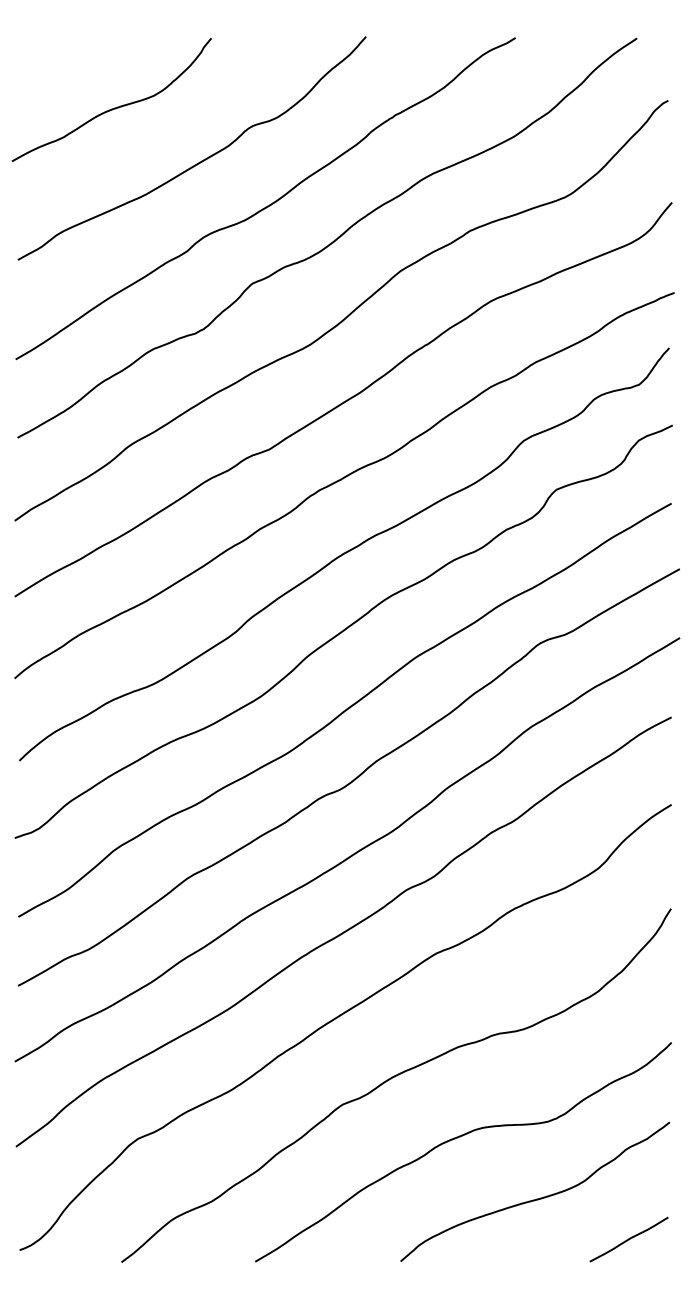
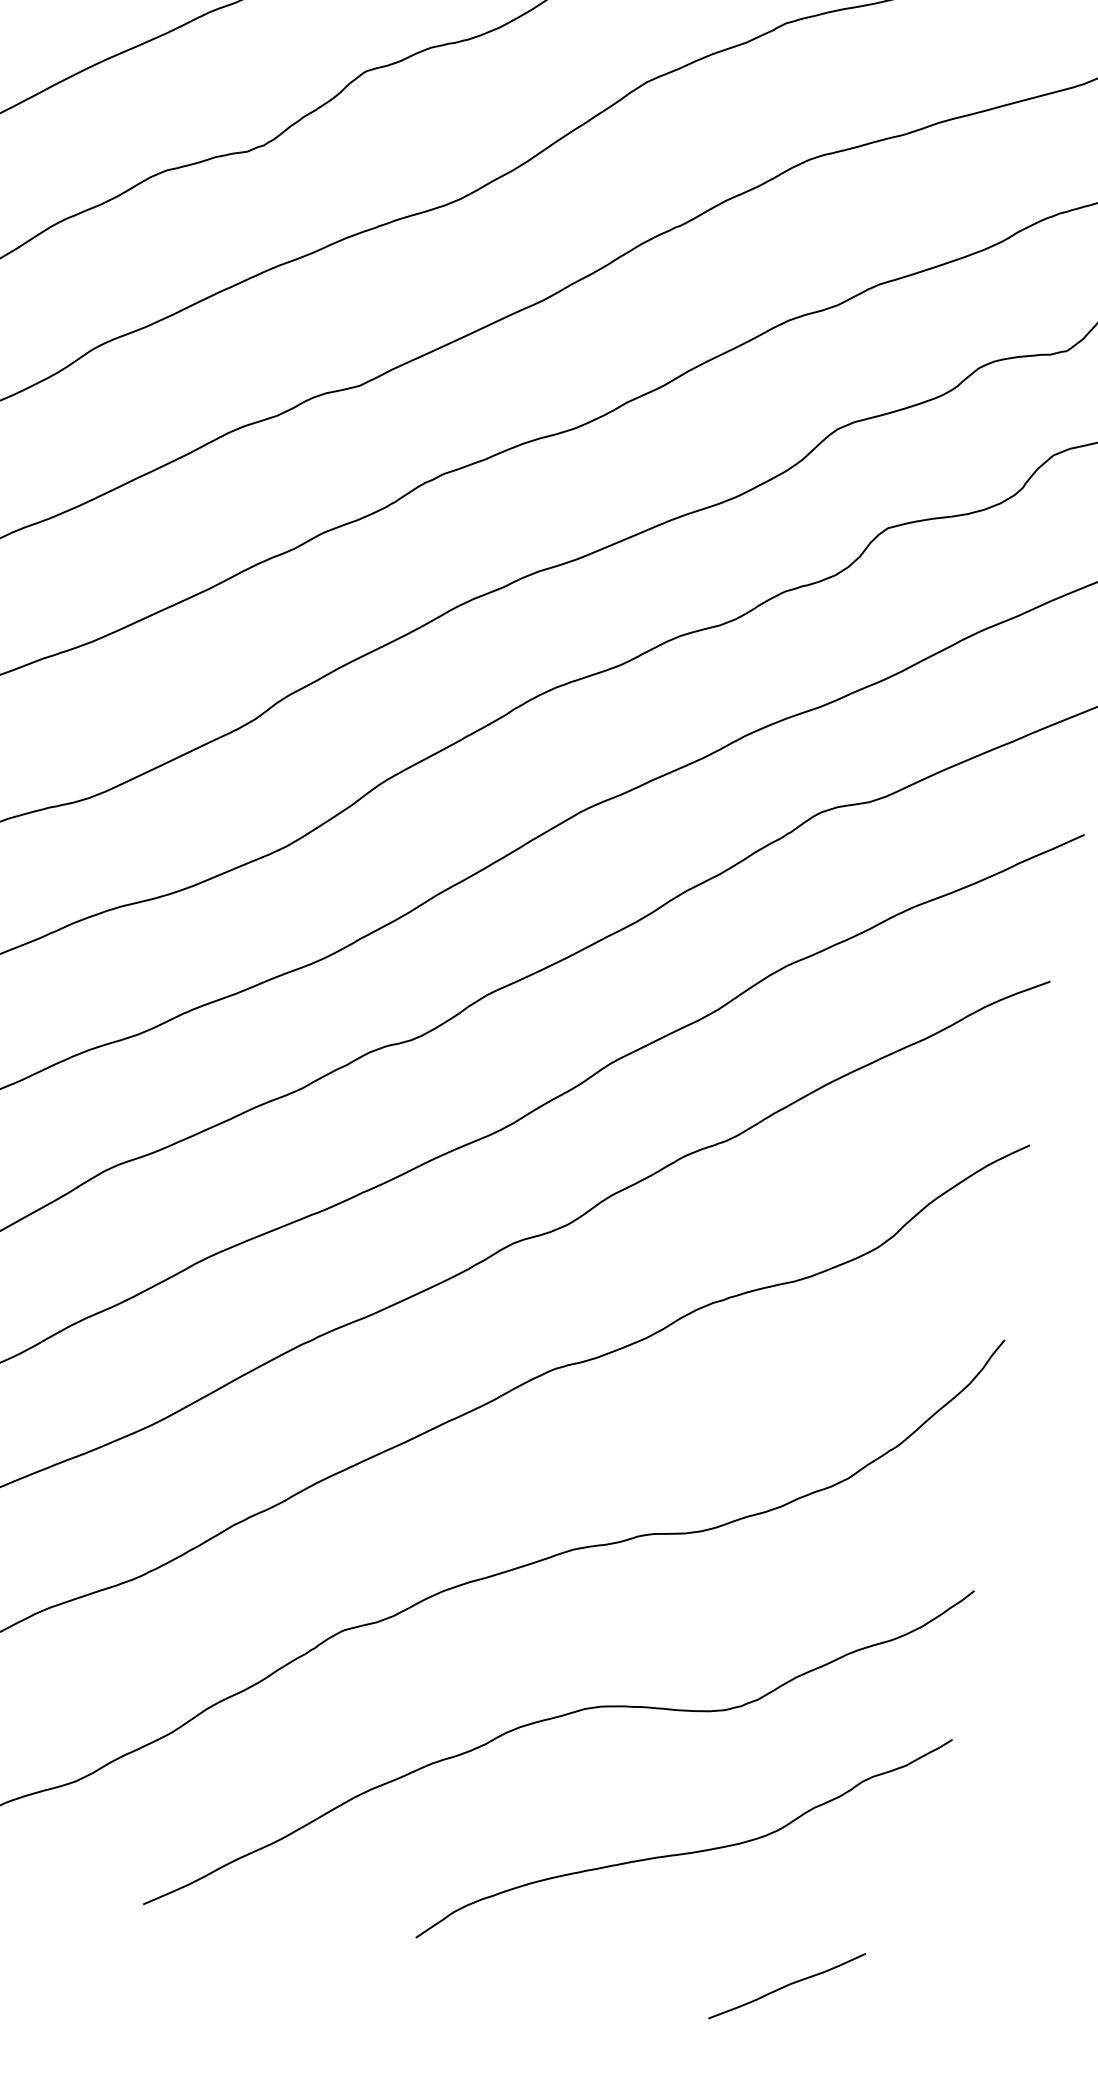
curve: (628, 1239) -> (786, 1985), moved

